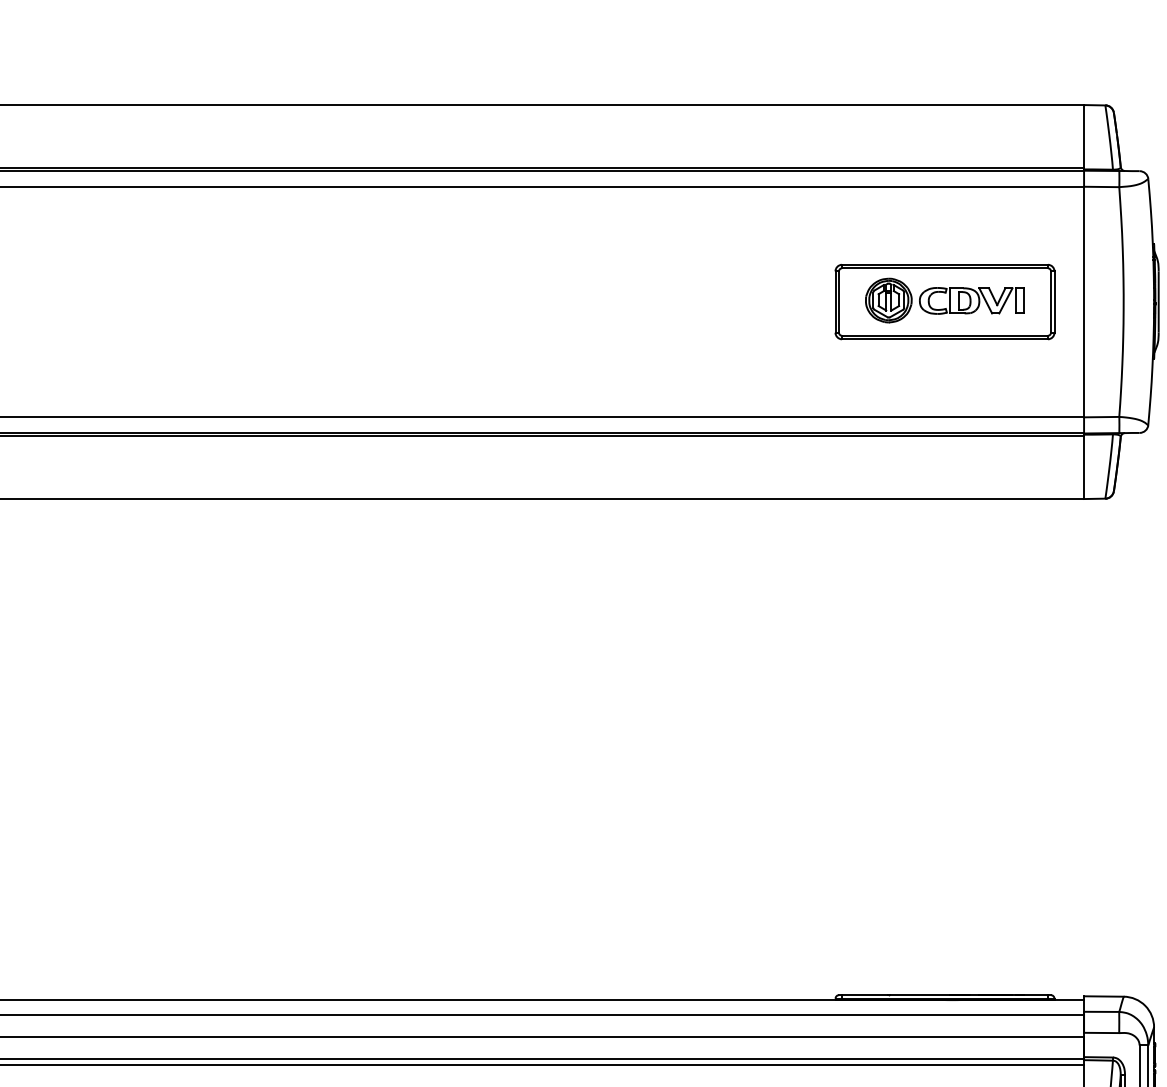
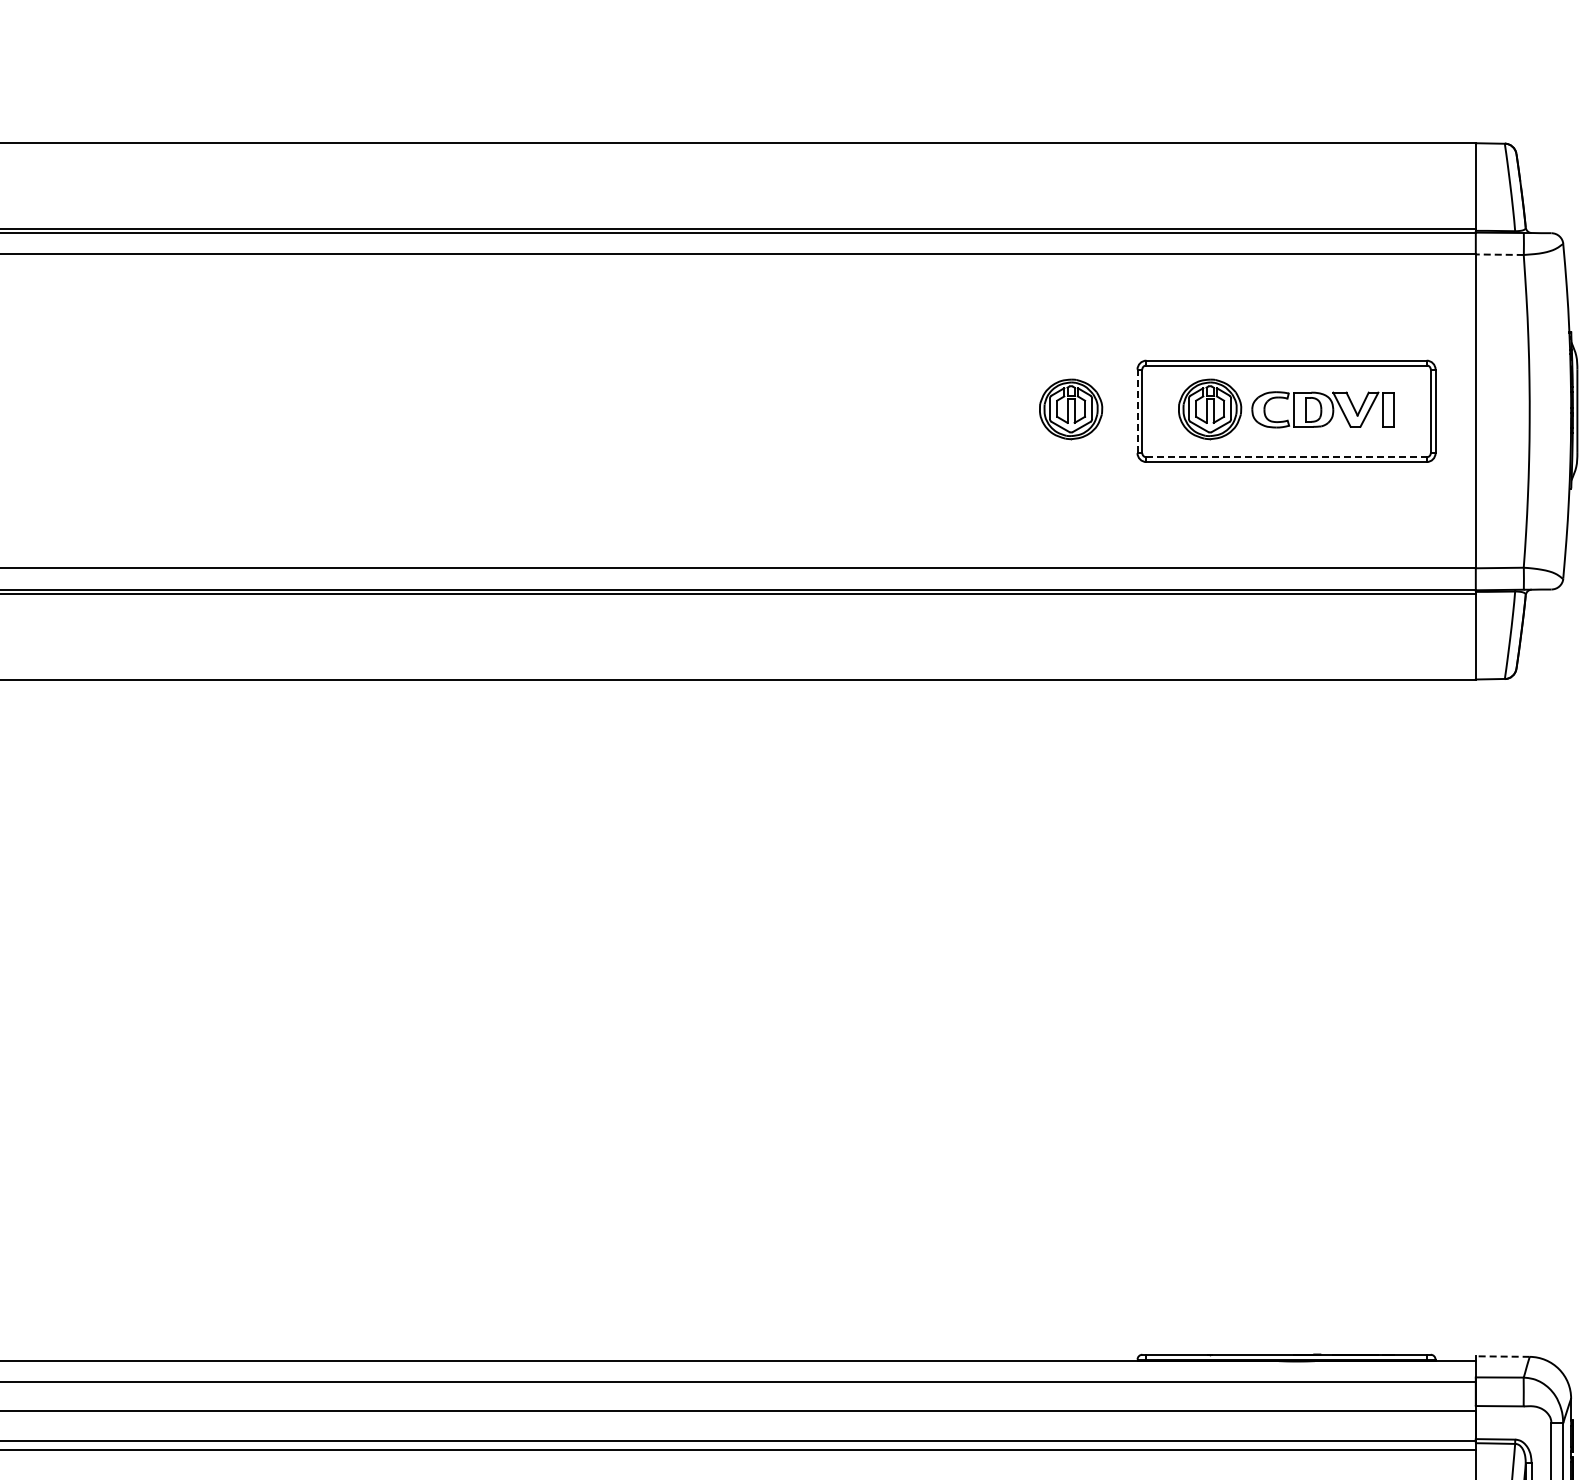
line: (1101, 186) -> (1499, 254), solid -> dashed
part: (787, 300) -> (1071, 409), added
line: (835, 302) -> (1137, 411), solid -> dashed
line: (945, 335) -> (1287, 457), solid -> dashed
line: (1103, 996) -> (1502, 1356), solid -> dashed

